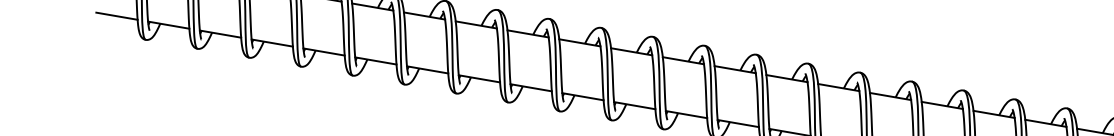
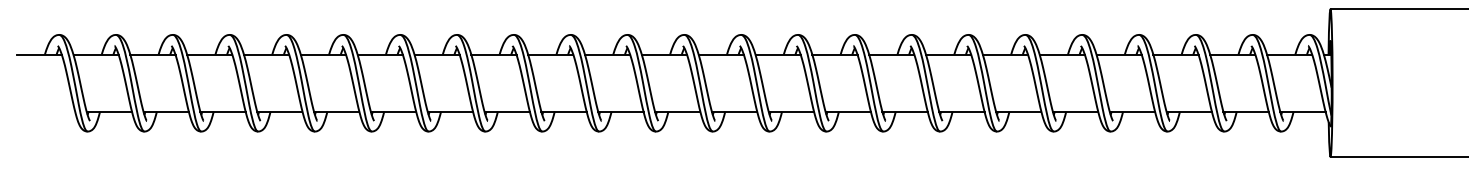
line: (116, 16) -> (52, 111), removed

